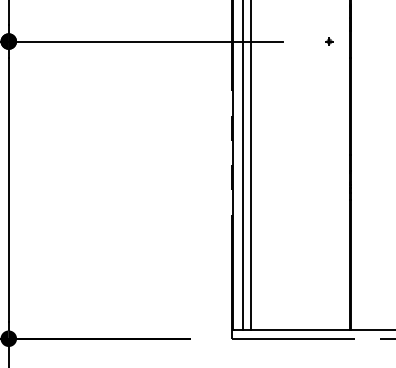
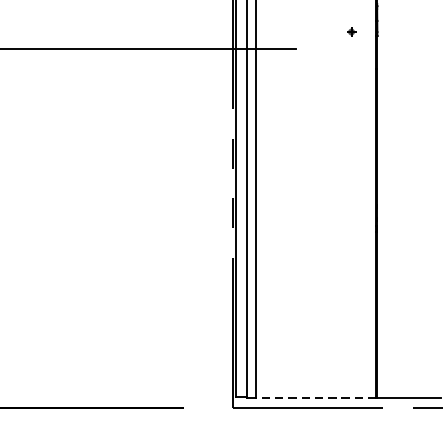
part: (329, 41) -> (351, 31), moved
line: (300, 330) -> (316, 397), solid -> dashed

